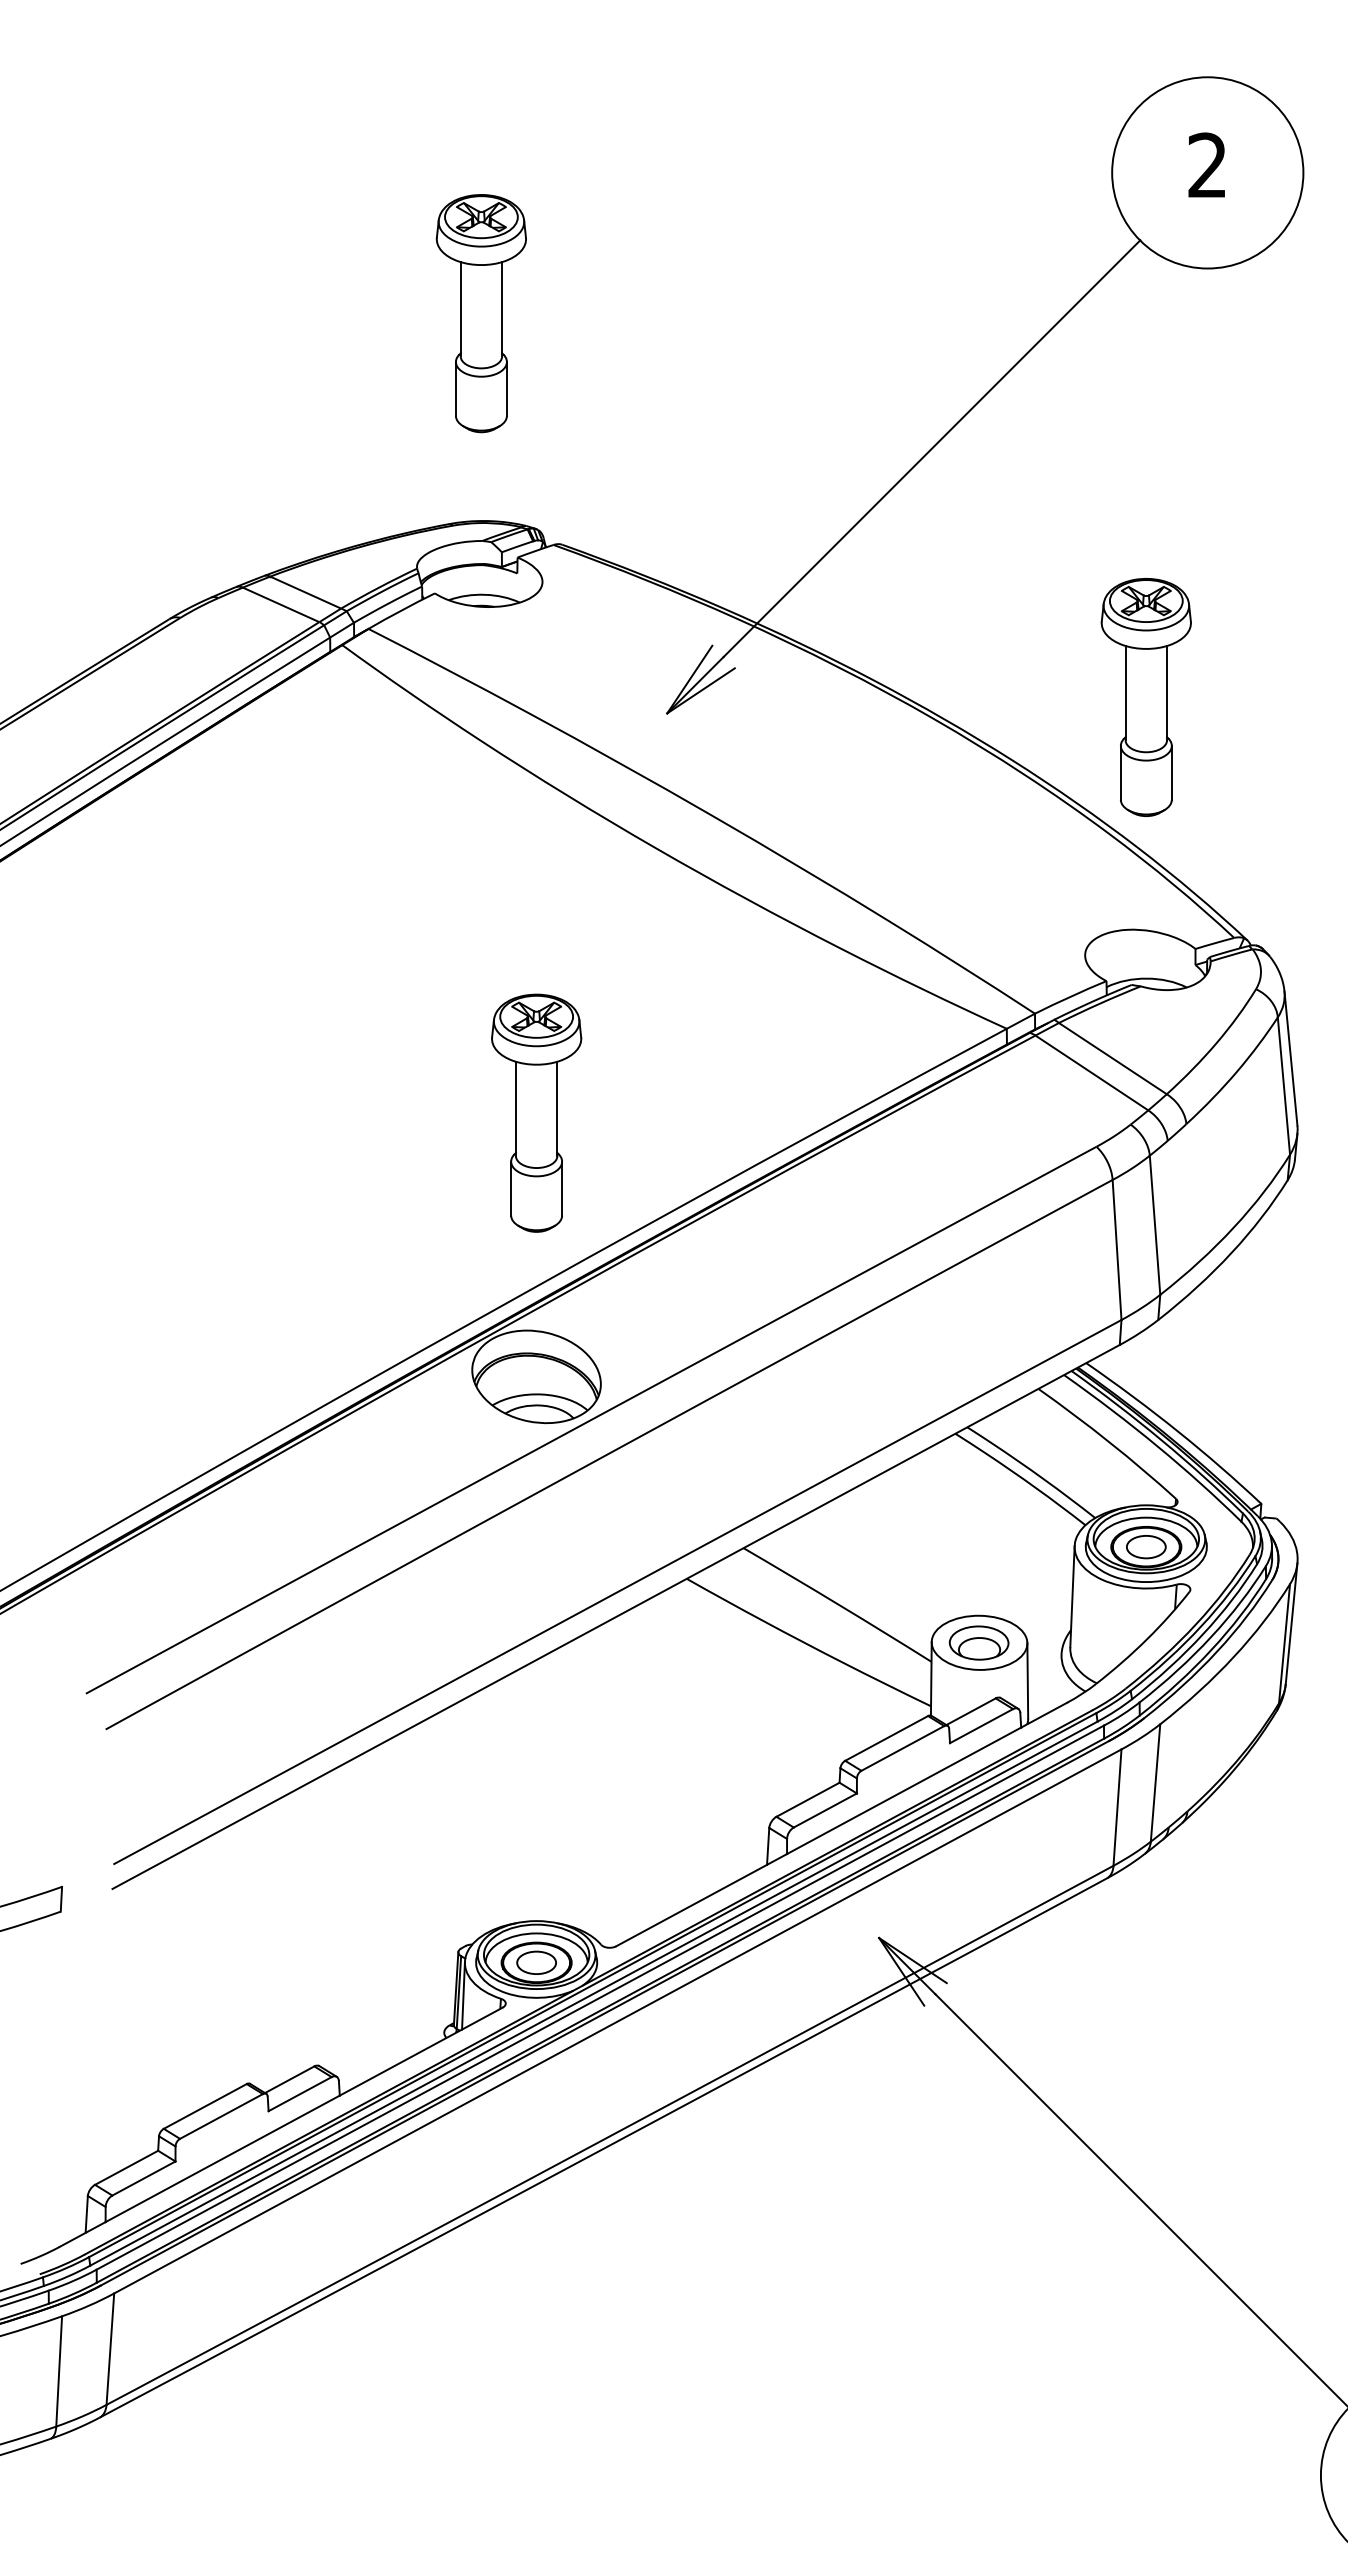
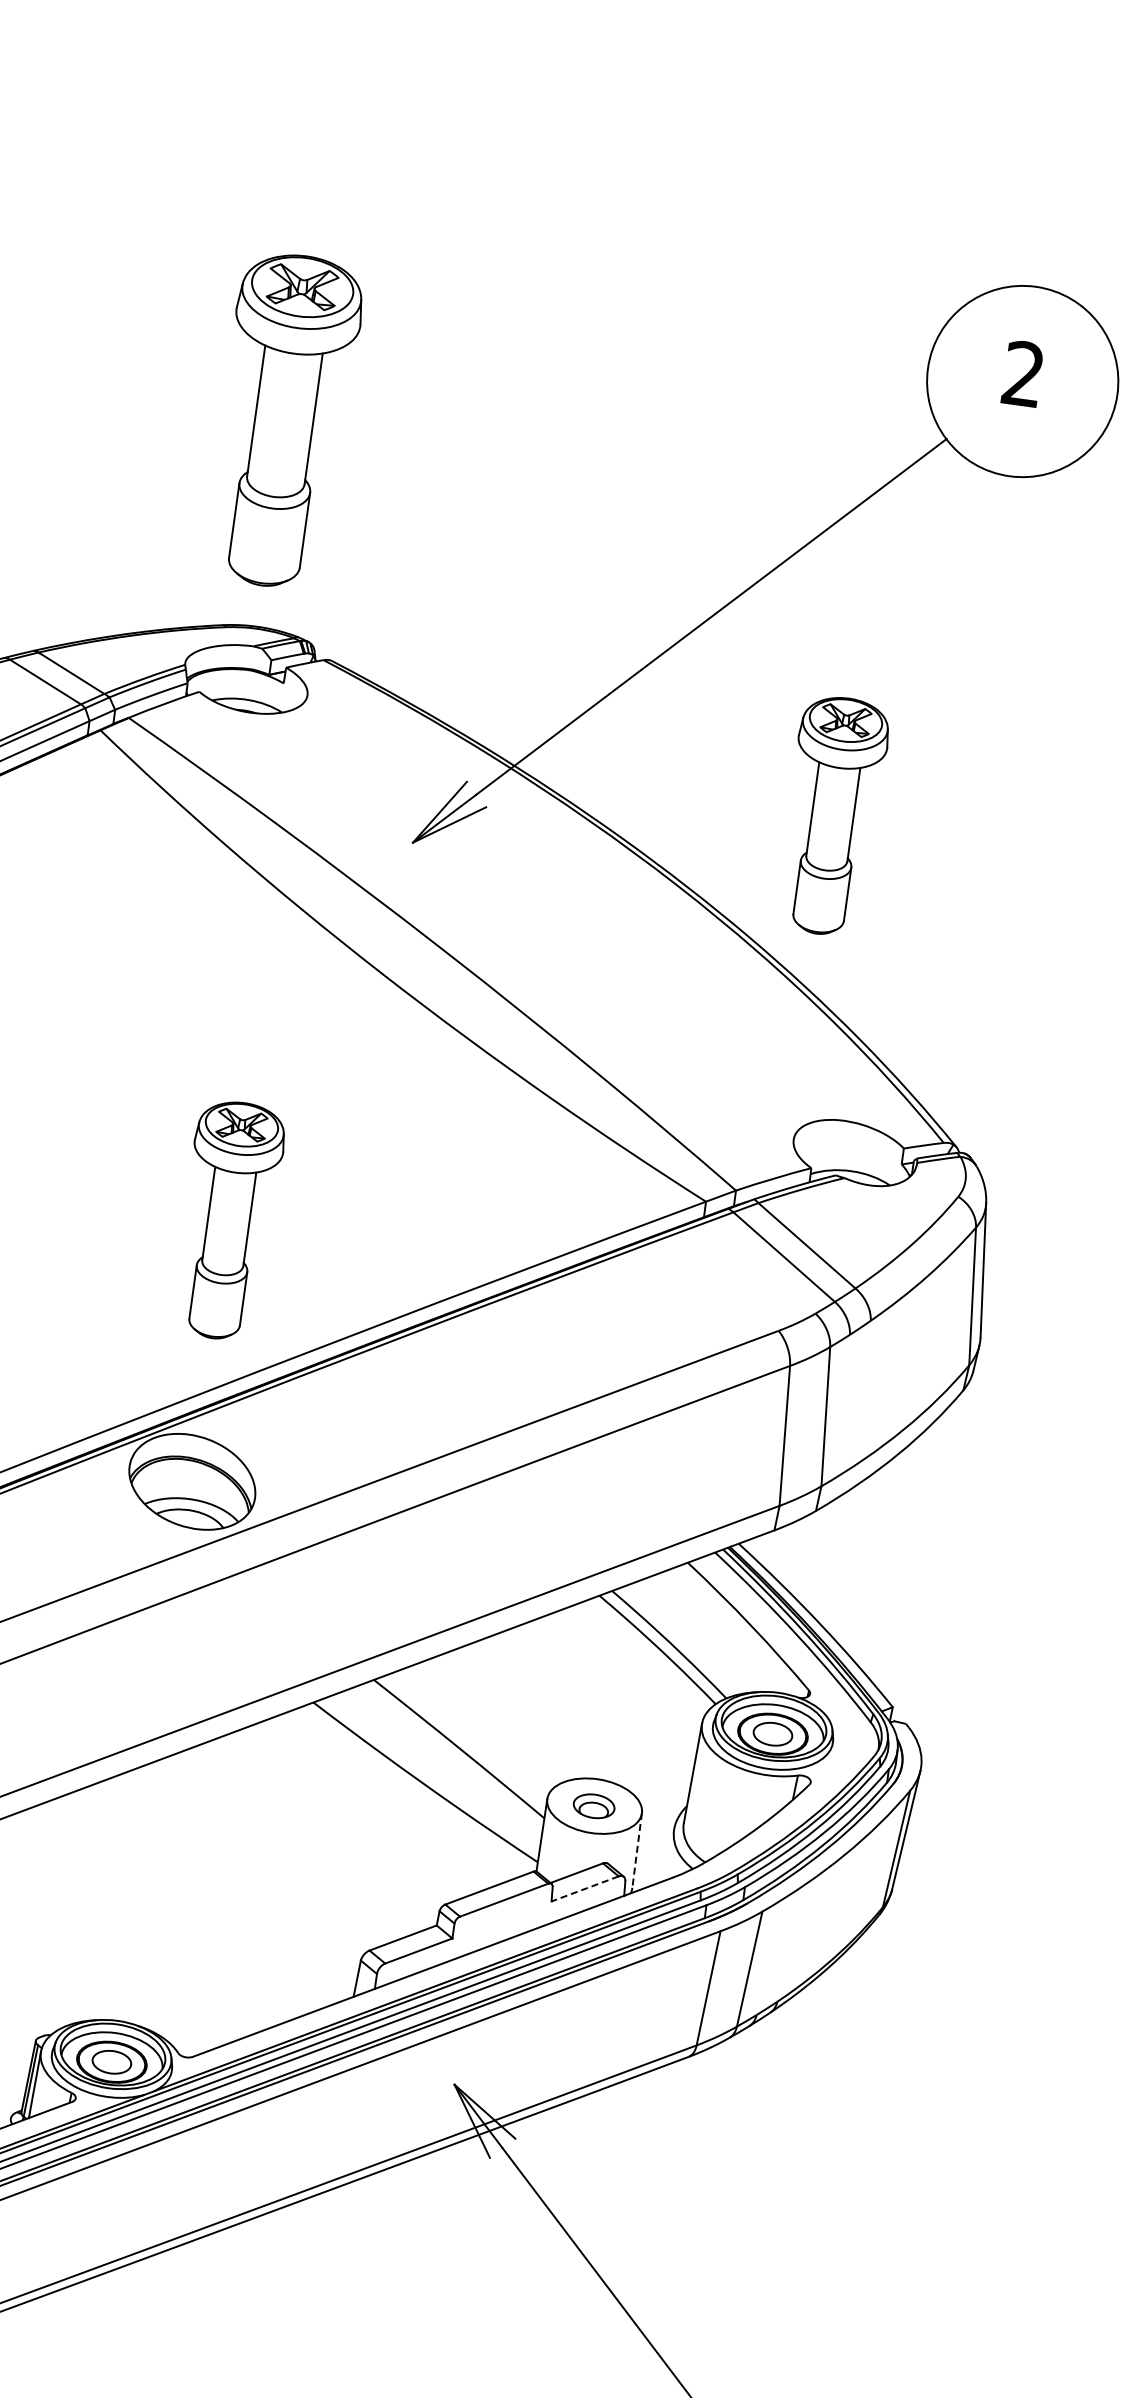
part: (480, 313) -> (283, 420), size x1.4
part: (1145, 697) -> (831, 816), moved
part: (978, 1642) -> (593, 1805), size x0.7
line: (1027, 1680) -> (636, 1850), solid -> dashed
line: (981, 1726) -> (585, 1889), solid -> dashed

